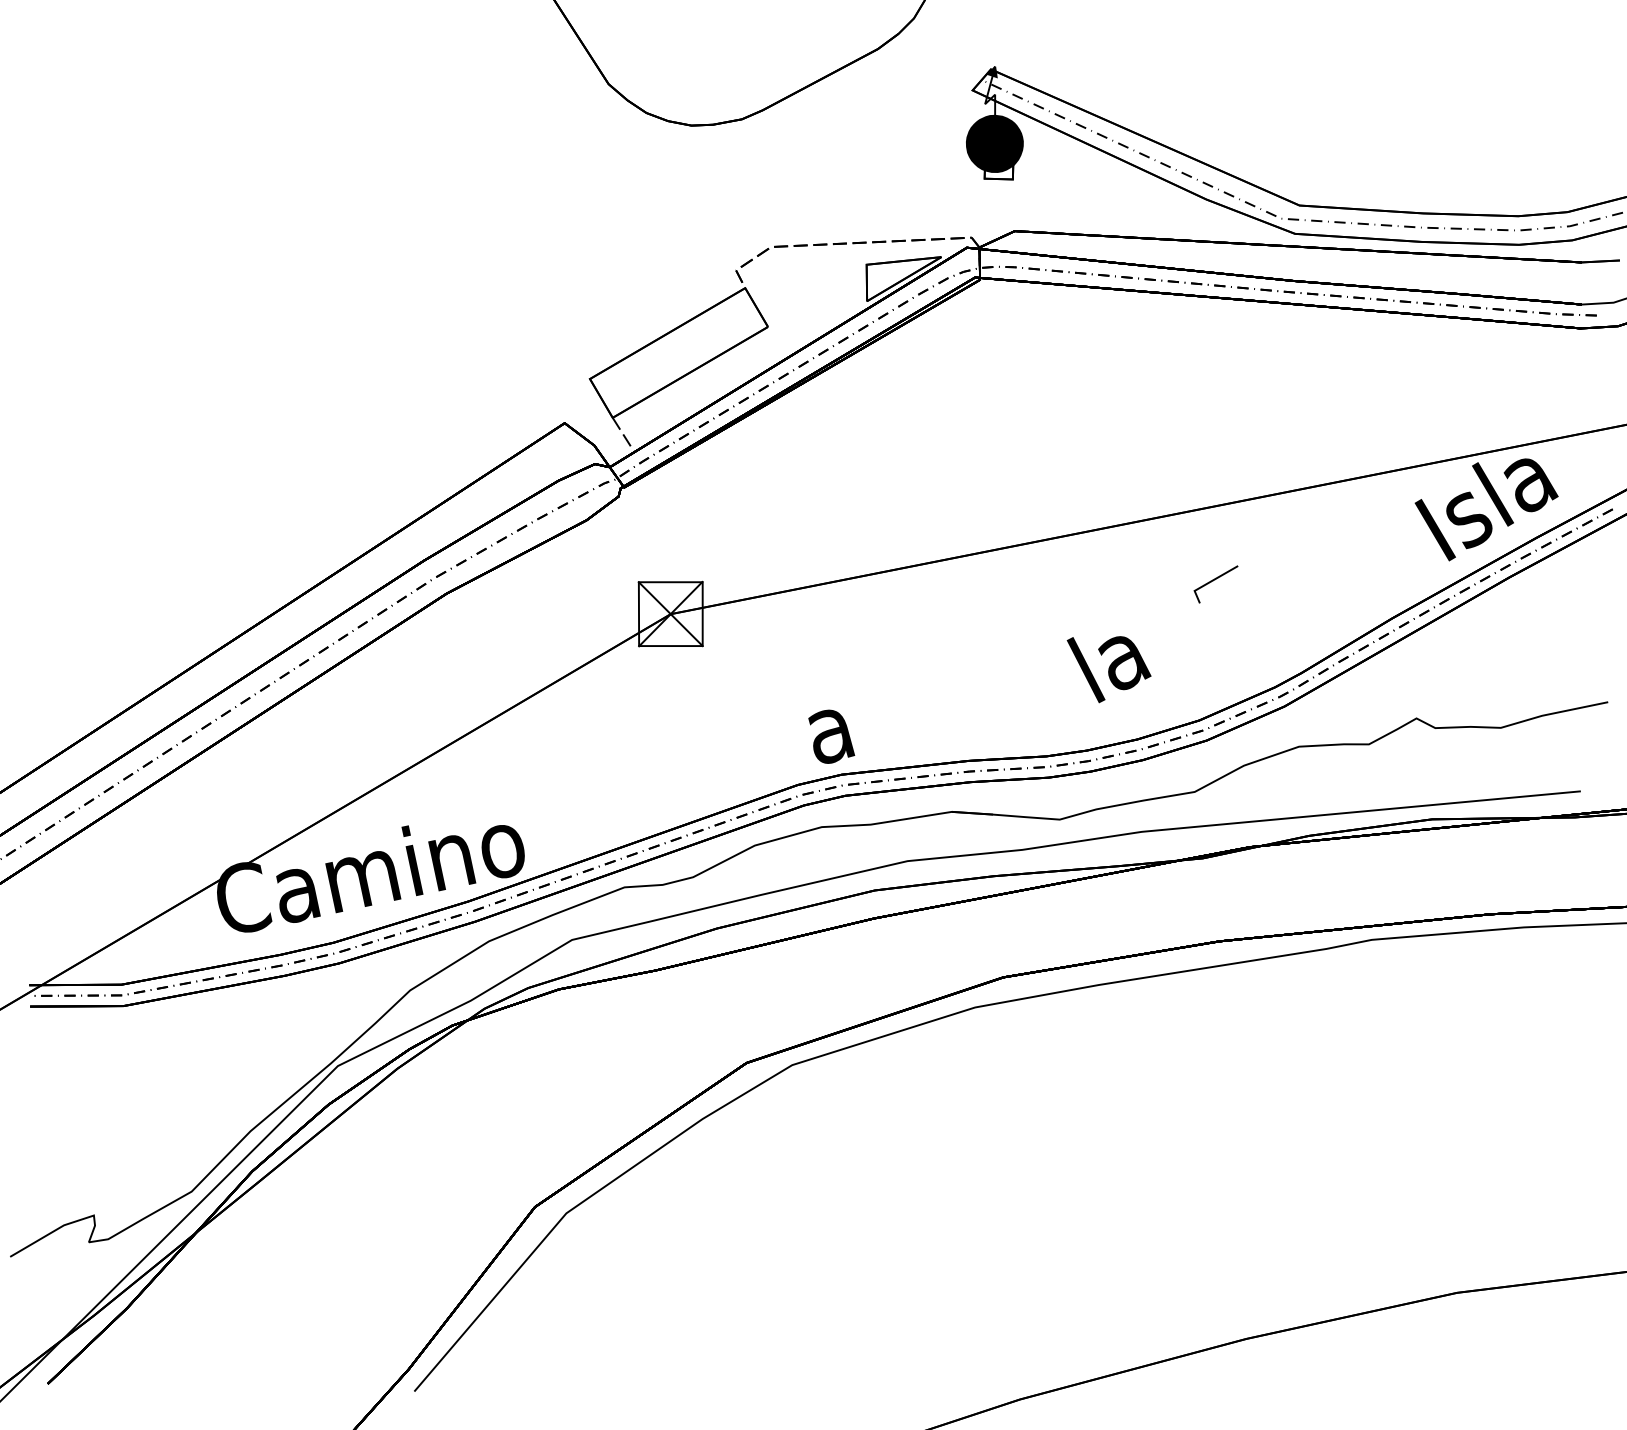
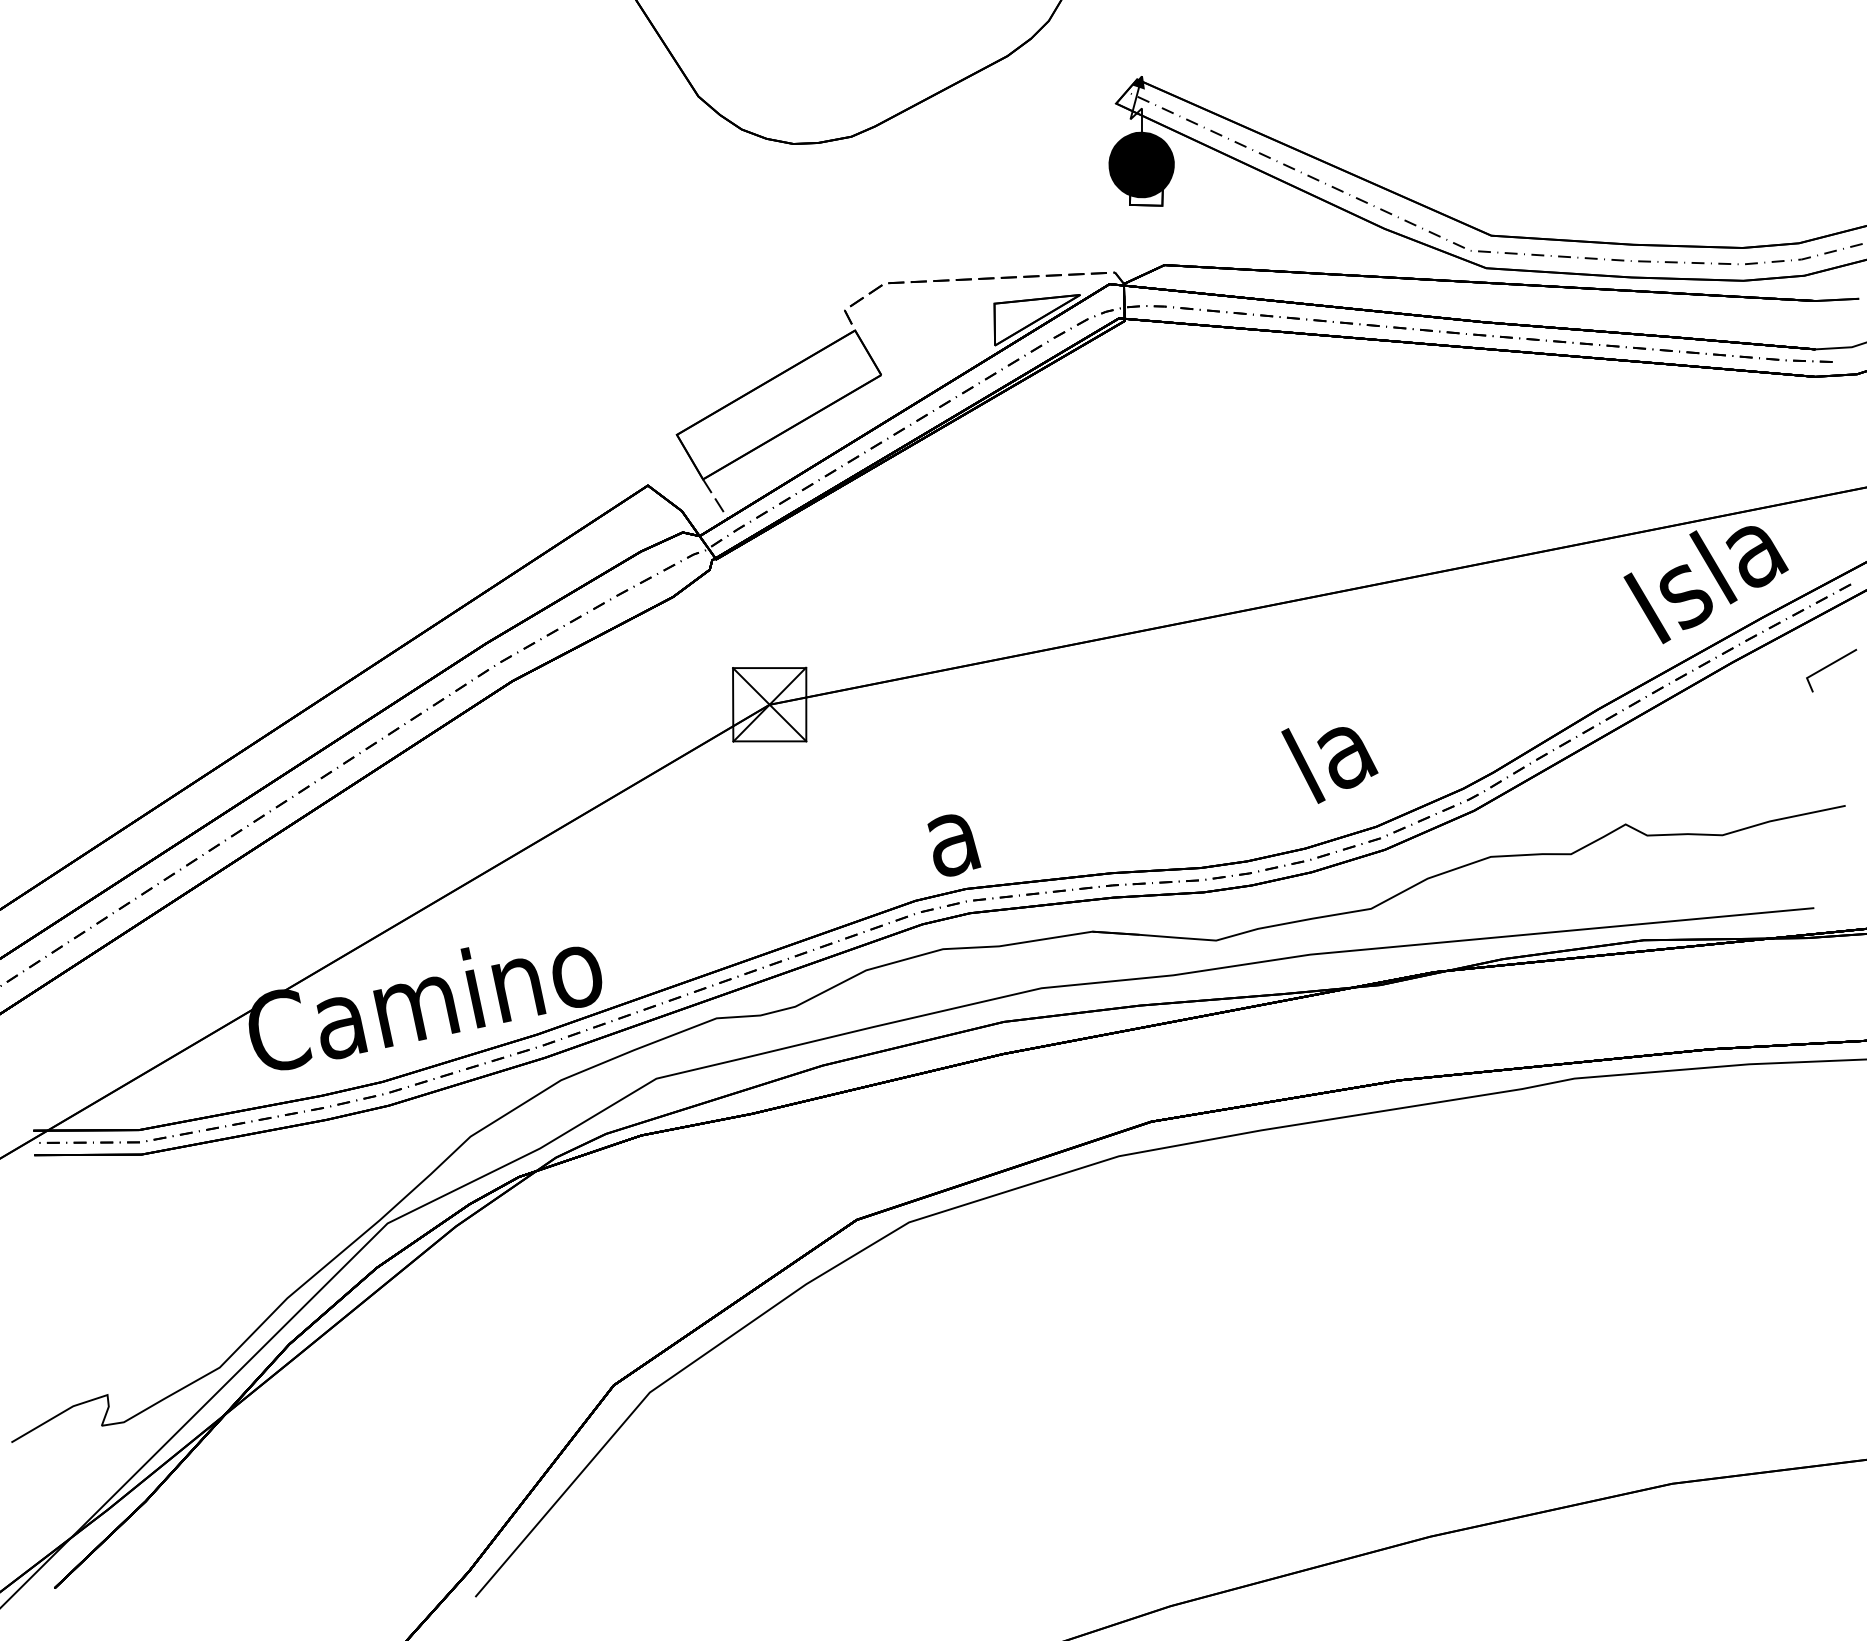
line: (1214, 580) -> (1829, 666), moved
text: (1108, 669) -> (1329, 765), moved

